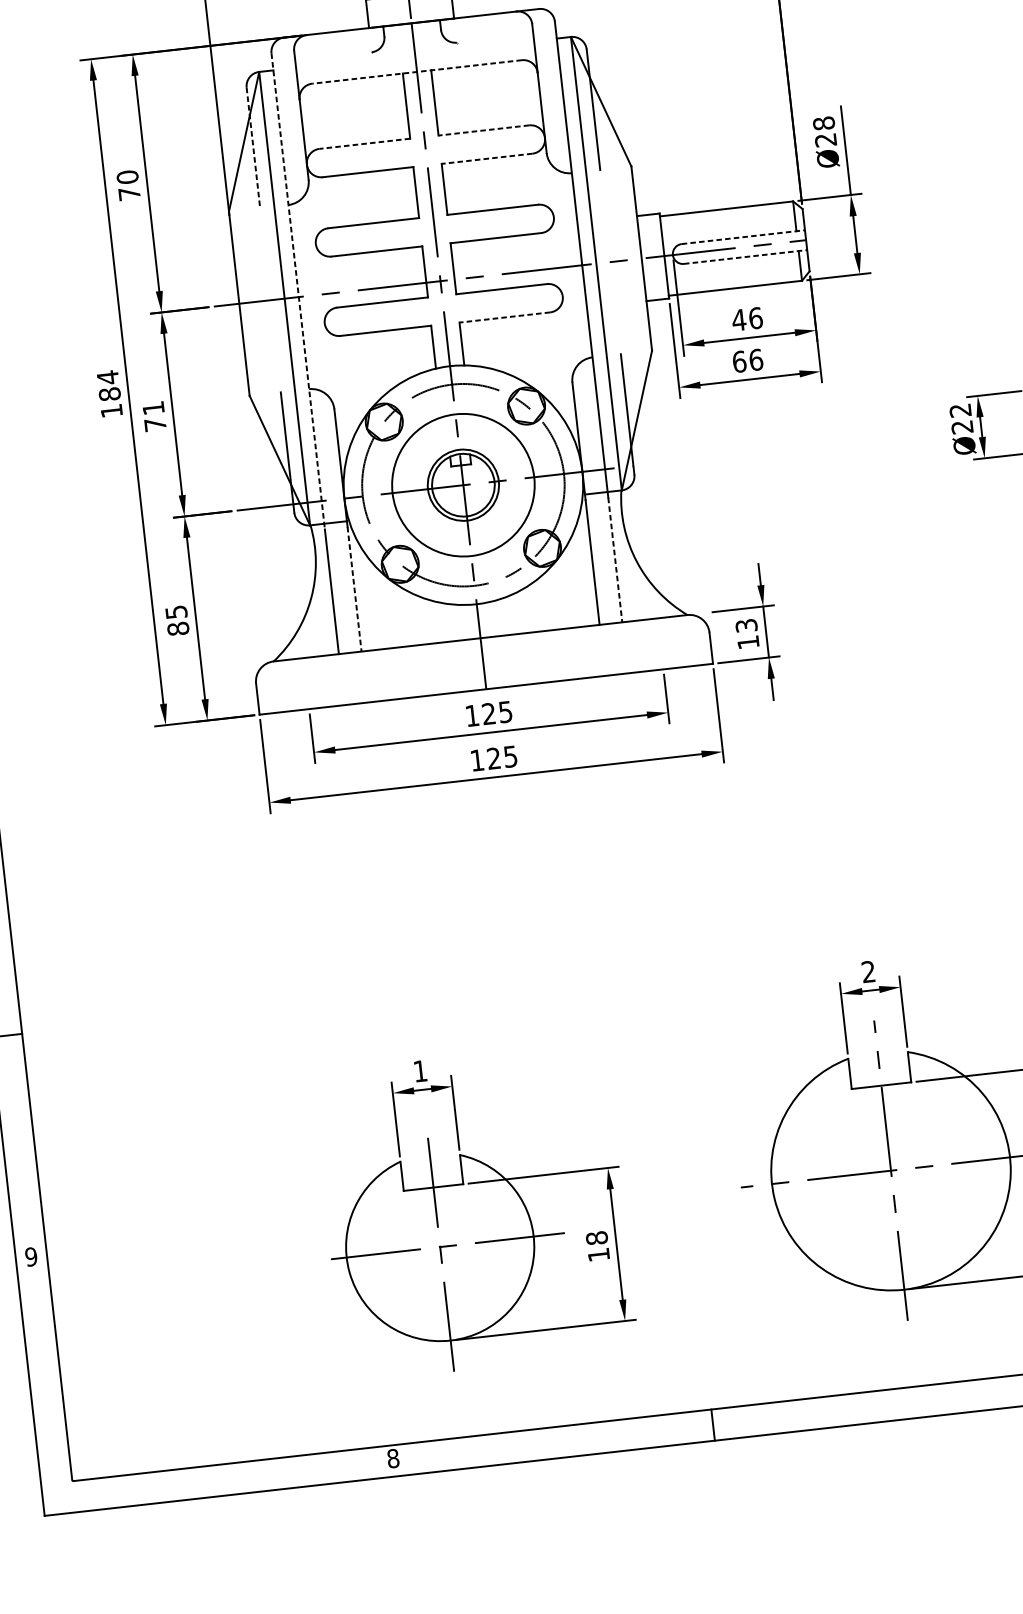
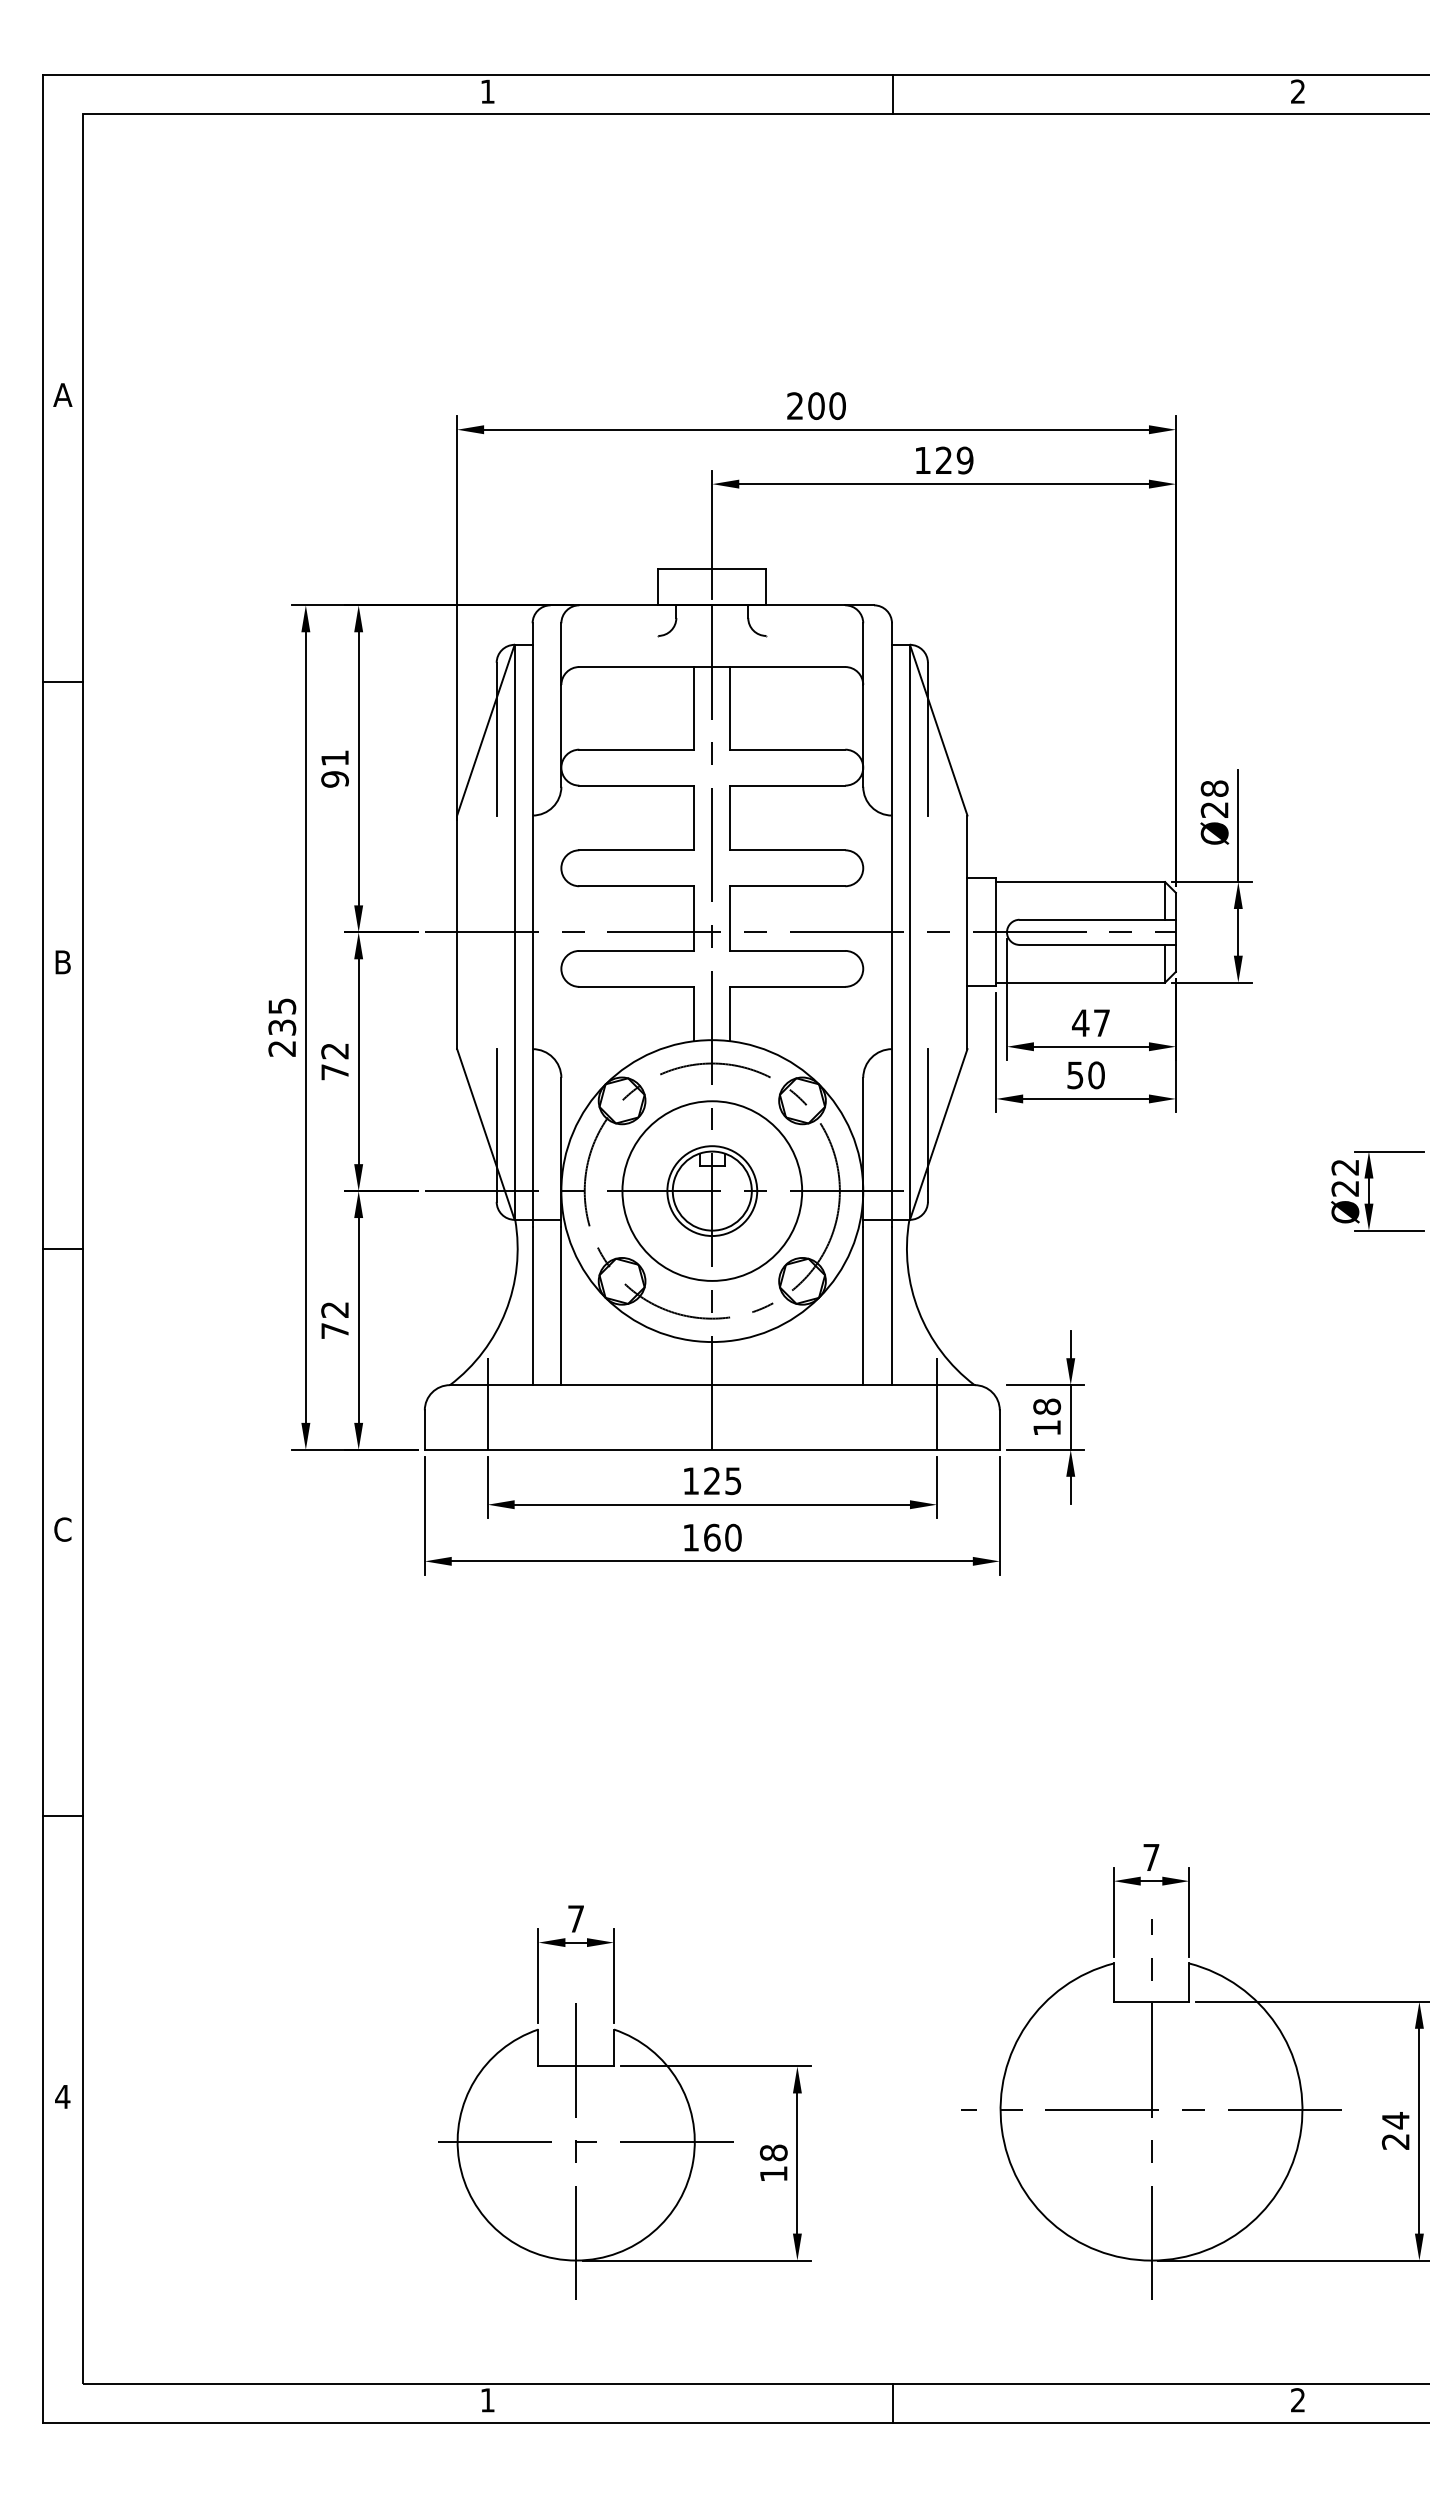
line: (417, 72) -> (712, 667), dashed -> solid
line: (483, 130) -> (787, 749), dashed -> solid
line: (364, 143) -> (636, 749), dashed -> solid
line: (253, 148) -> (496, 739), dashed -> solid
line: (486, 158) -> (787, 785), dashed -> solid
text: (128, 185) -> (334, 768), 70 -> 91
line: (743, 236) -> (1098, 919), dashed -> solid
line: (746, 256) -> (1098, 944), dashed -> solid
line: (298, 291) -> (532, 925), dashed -> solid
line: (504, 317) -> (787, 986), dashed -> solid
text: (755, 318) -> (1101, 1023), 46 -> 47
text: (748, 360) -> (1086, 1075), 66 -> 50
text: (109, 393) -> (282, 1026), 184 -> 235
text: (153, 408) -> (334, 1051), 71 -> 72
line: (614, 560) -> (891, 1306), dashed -> solid
line: (354, 589) -> (561, 1306), dashed -> solid
text: (176, 620) -> (334, 1320), 85 -> 72
text: (746, 625) -> (1047, 1406), 13 -> 18
line: (658, 632) -> (936, 1403), added
line: (304, 672) -> (487, 1403), added
text: (502, 757) -> (722, 1537), 125 -> 160
text: (868, 971) -> (1151, 1856), 2 -> 7
text: (419, 1070) -> (575, 1918), 1 -> 7
text: (31, 1256) -> (62, 2096), 9 -> 4
text: (393, 1458) -> (487, 2400), 8 -> 1

